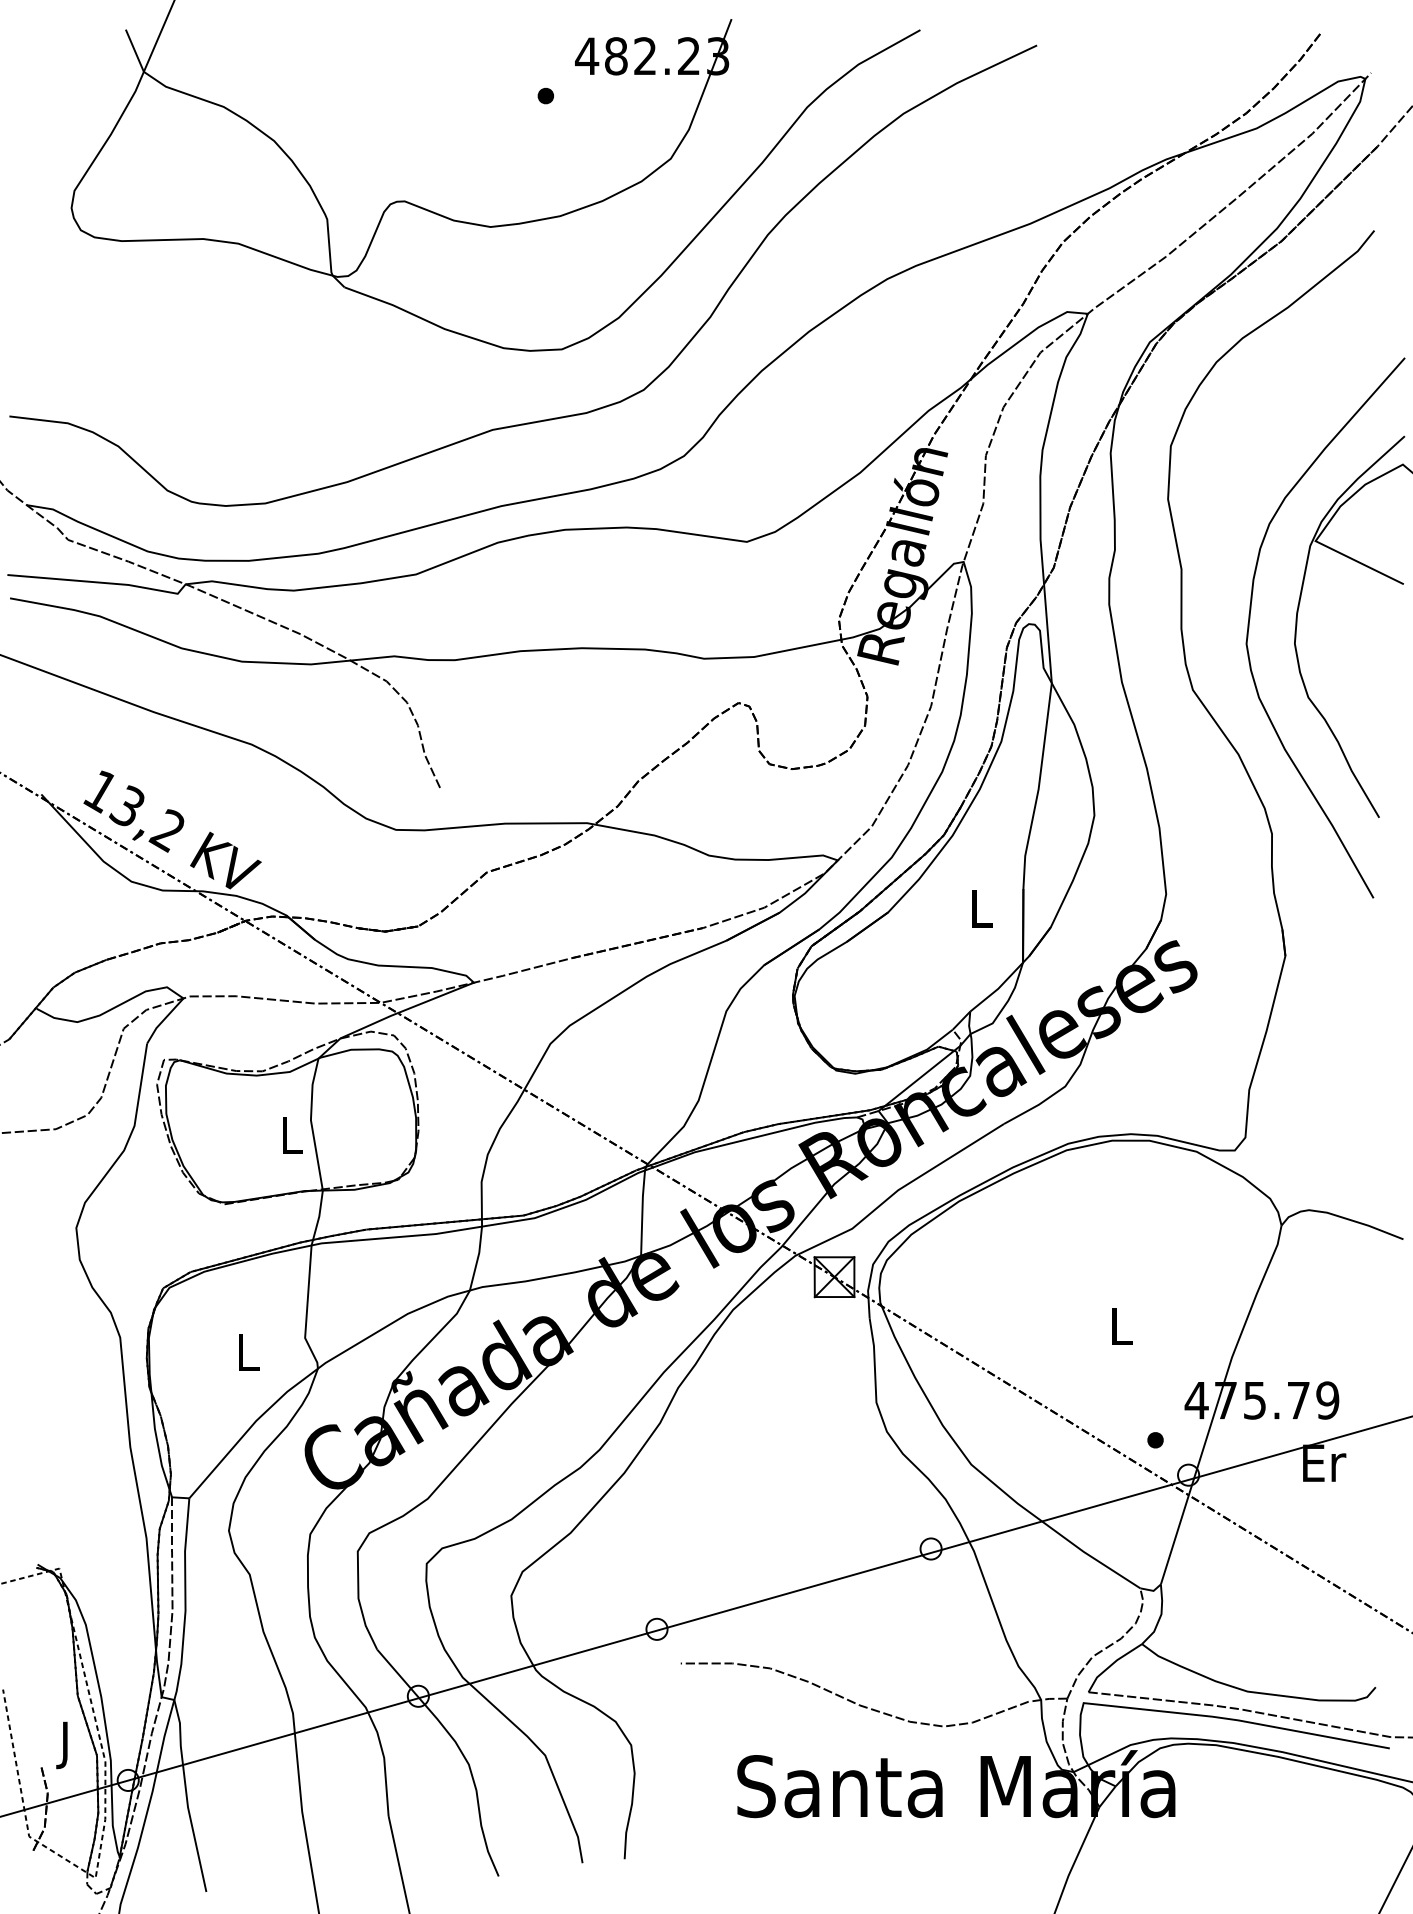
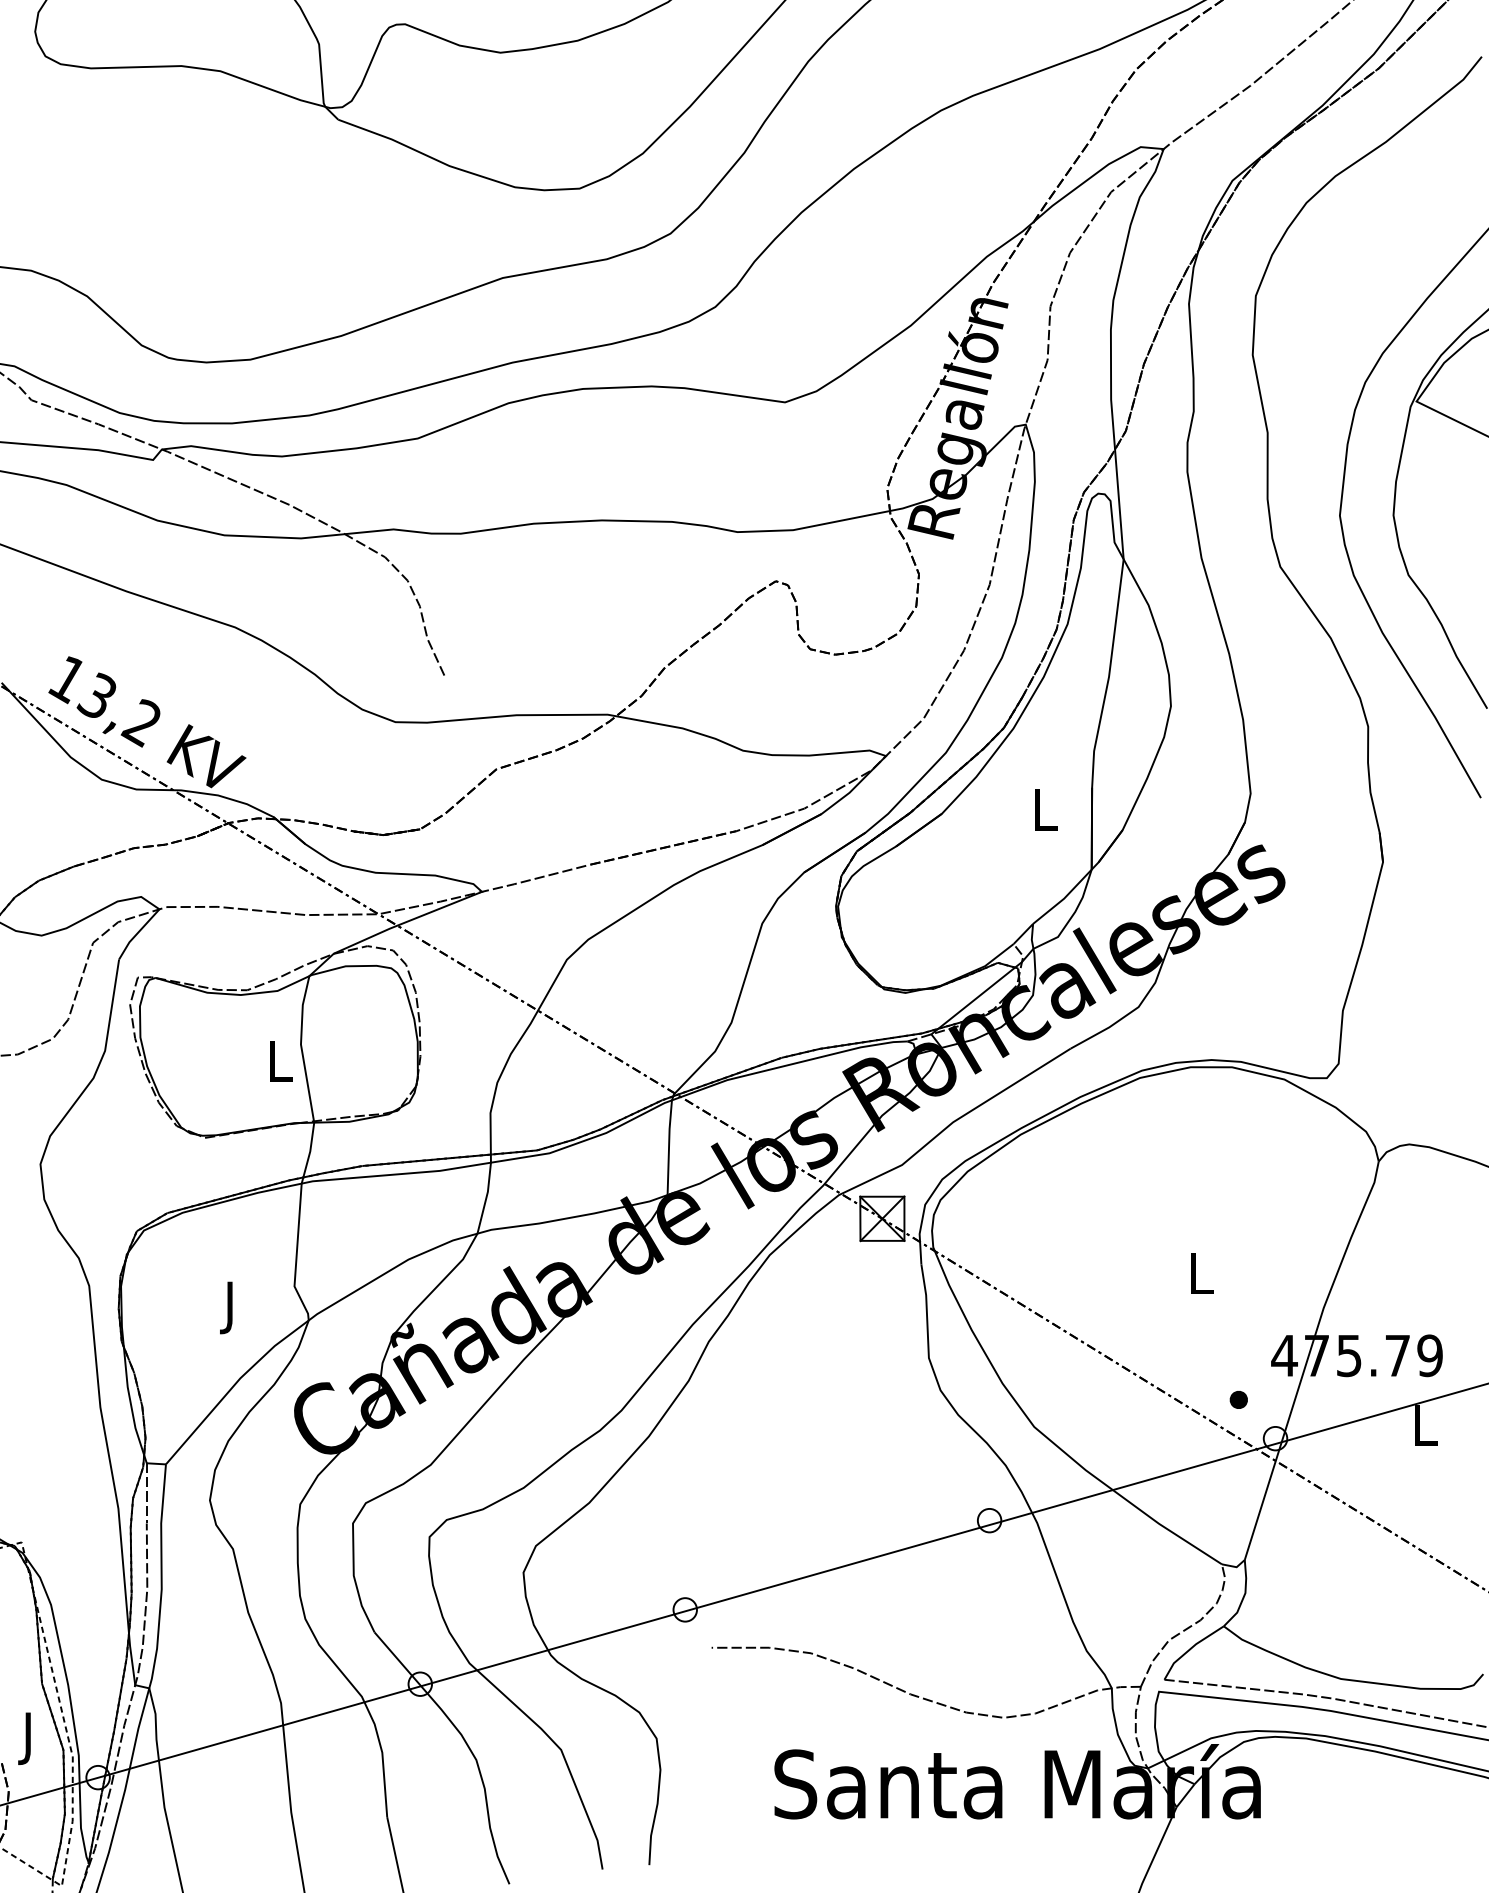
text: (248, 1357) -> (231, 1308), L -> J
text: (1324, 1462) -> (1426, 1424), Er -> L

